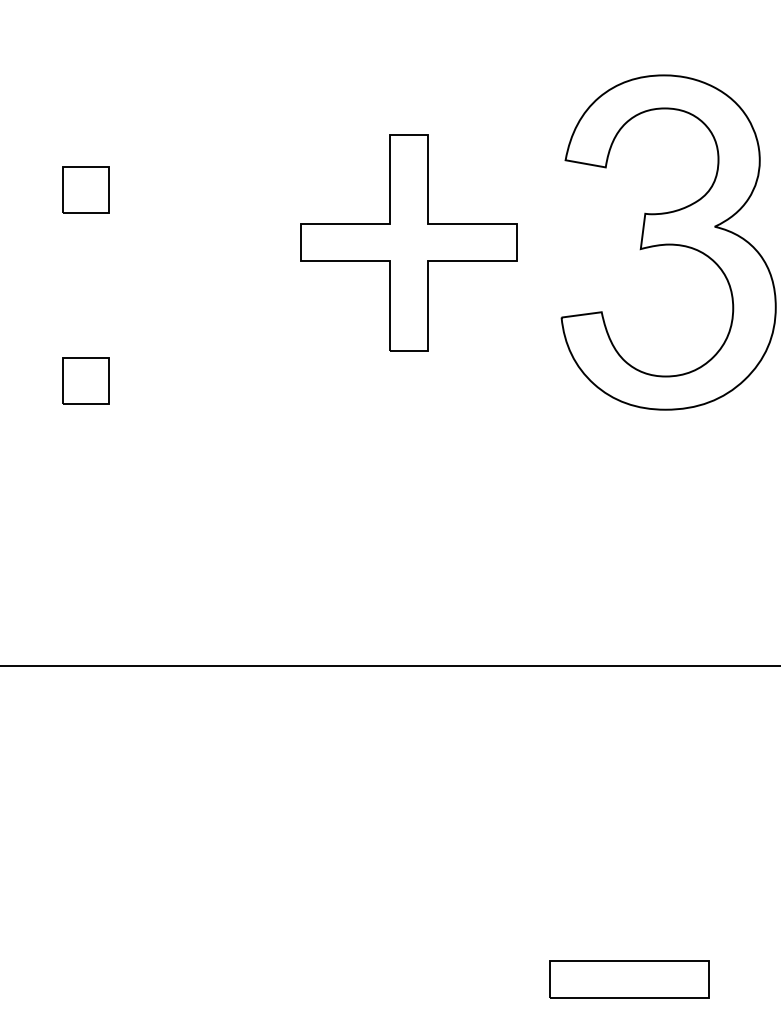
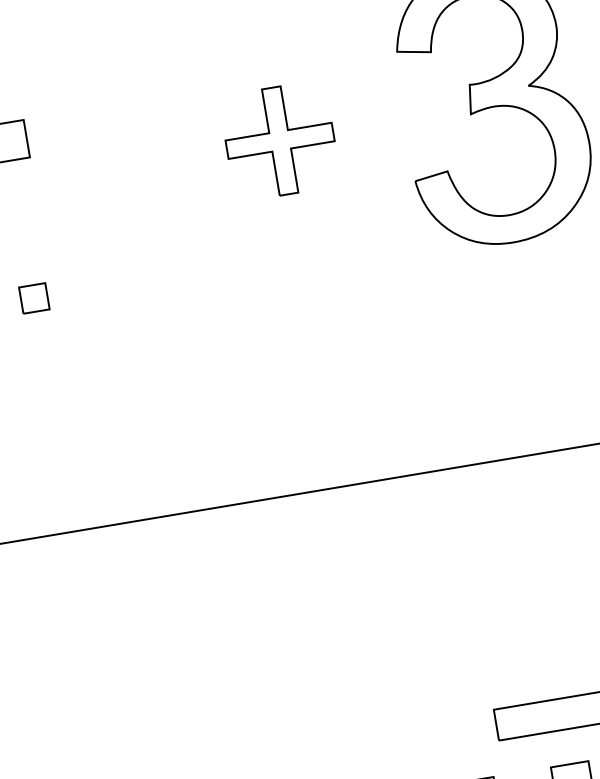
part: (408, 242) -> (279, 140), size x0.6
part: (85, 380) -> (34, 298), size x0.7

